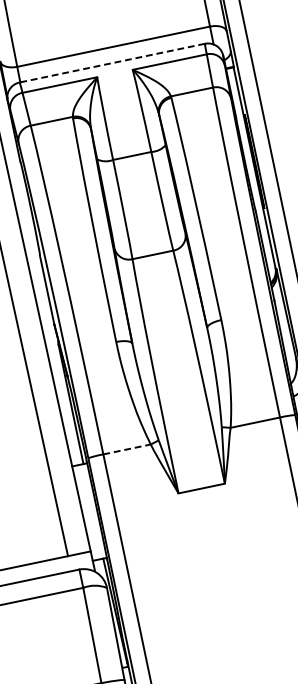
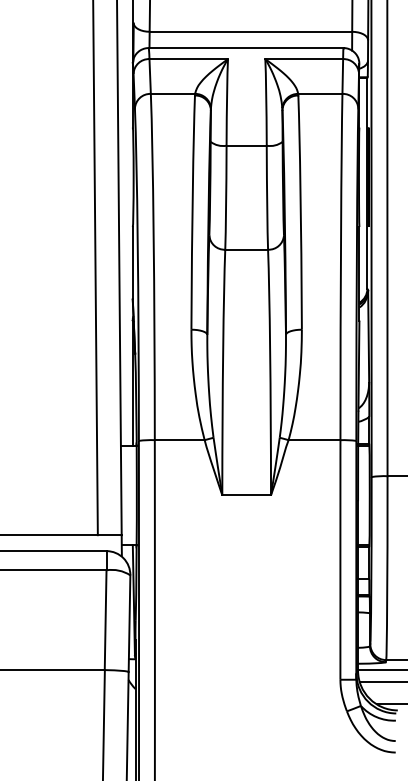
line: (111, 63) -> (245, 48), dashed -> solid
line: (126, 449) -> (179, 440), dashed -> solid

